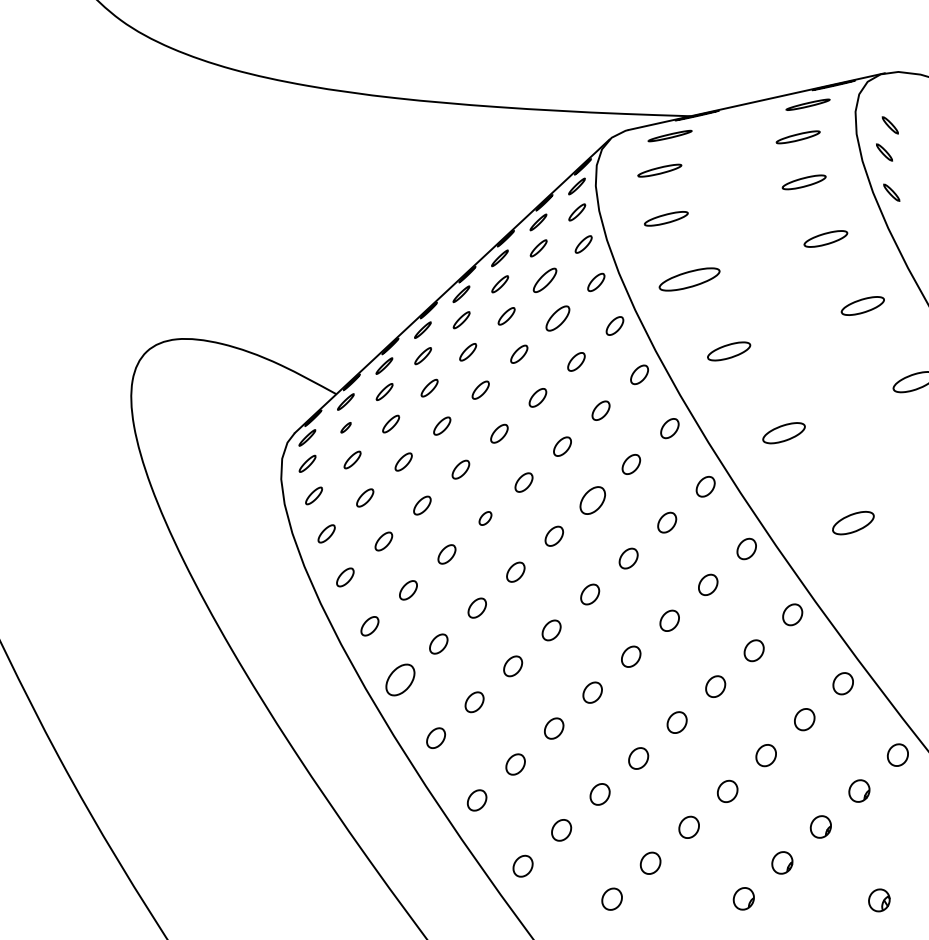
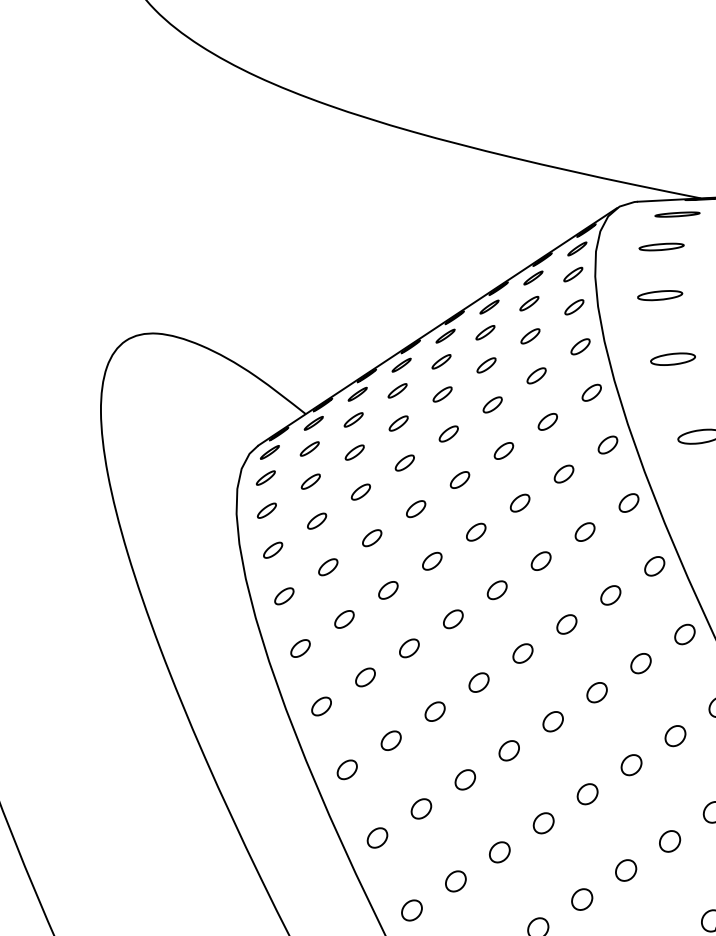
part: (689, 279) -> (672, 359), size x0.71
part: (545, 280) -> (530, 336), size x0.71
part: (557, 317) -> (536, 374), size x0.71
part: (345, 427) -> (309, 448), size x1.67
part: (592, 499) -> (540, 560), size x0.71
part: (485, 518) -> (432, 561), size x1.43
part: (399, 679) -> (320, 705), size x0.62

